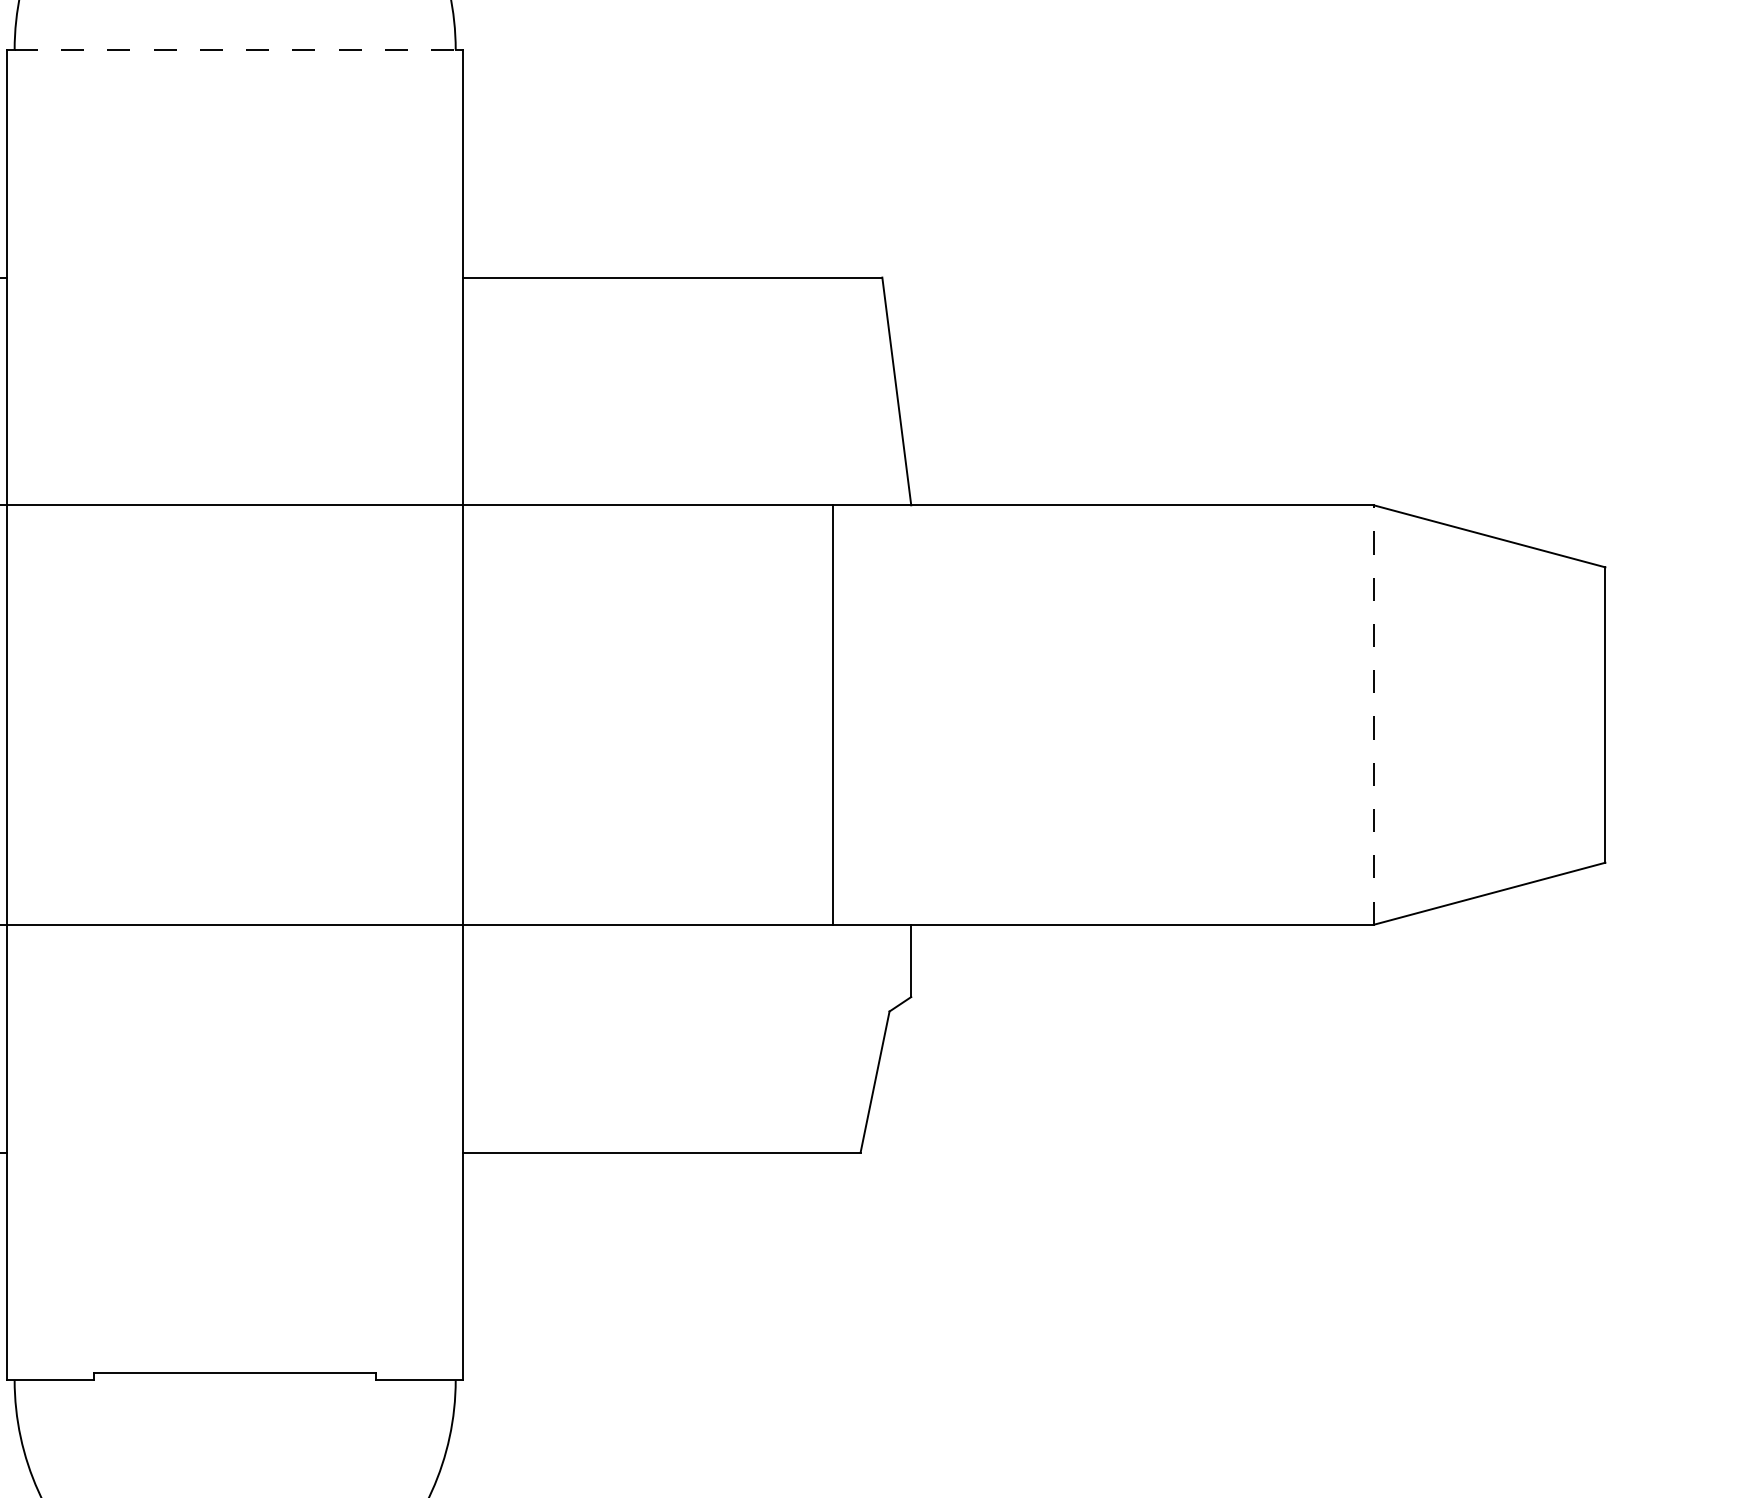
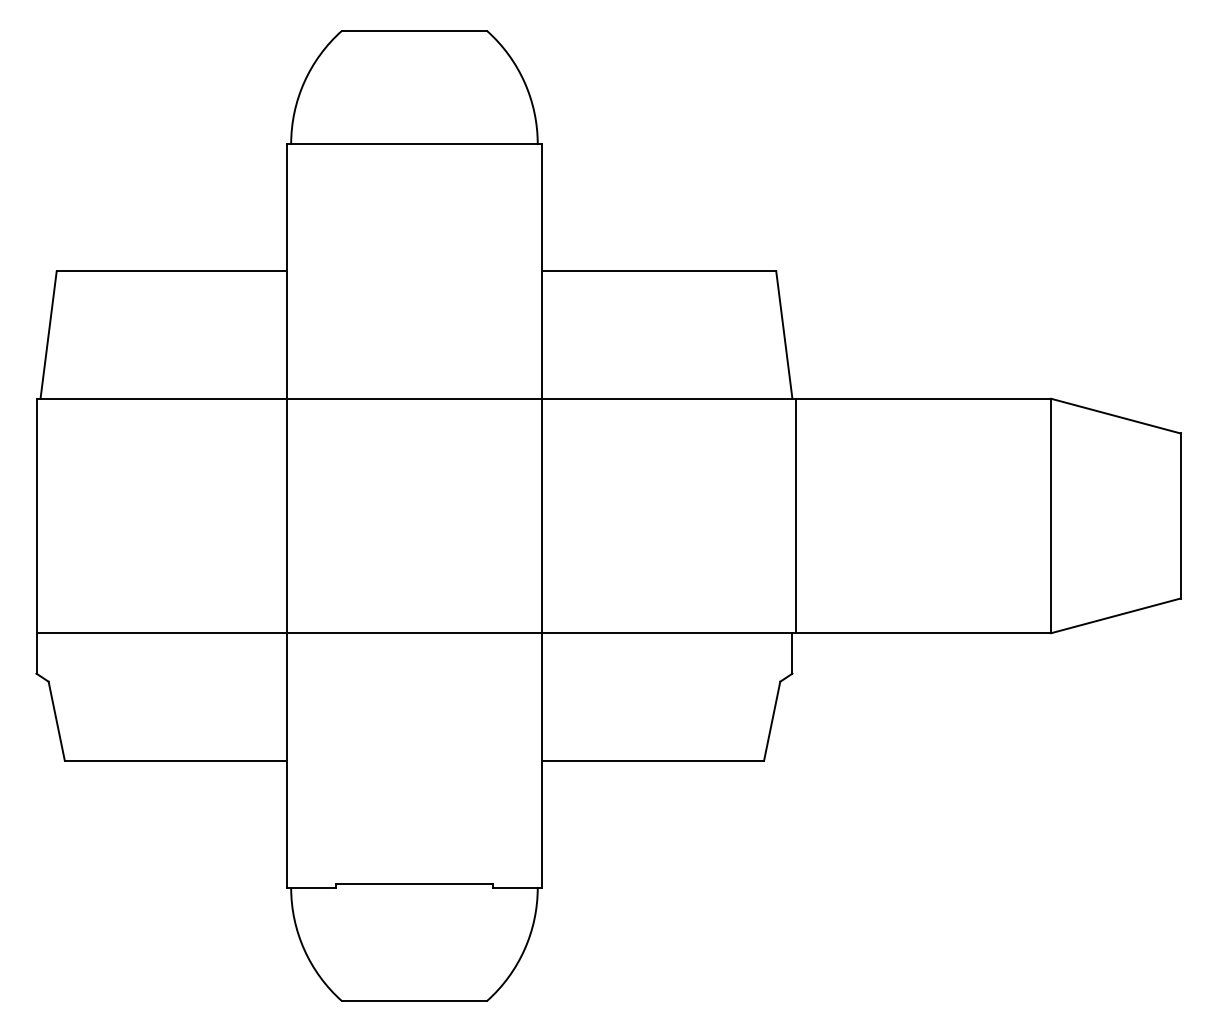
line: (235, 50) -> (414, 144), dashed -> solid
line: (832, 714) -> (796, 515), moved
line: (1374, 714) -> (1051, 515), dashed -> solid

